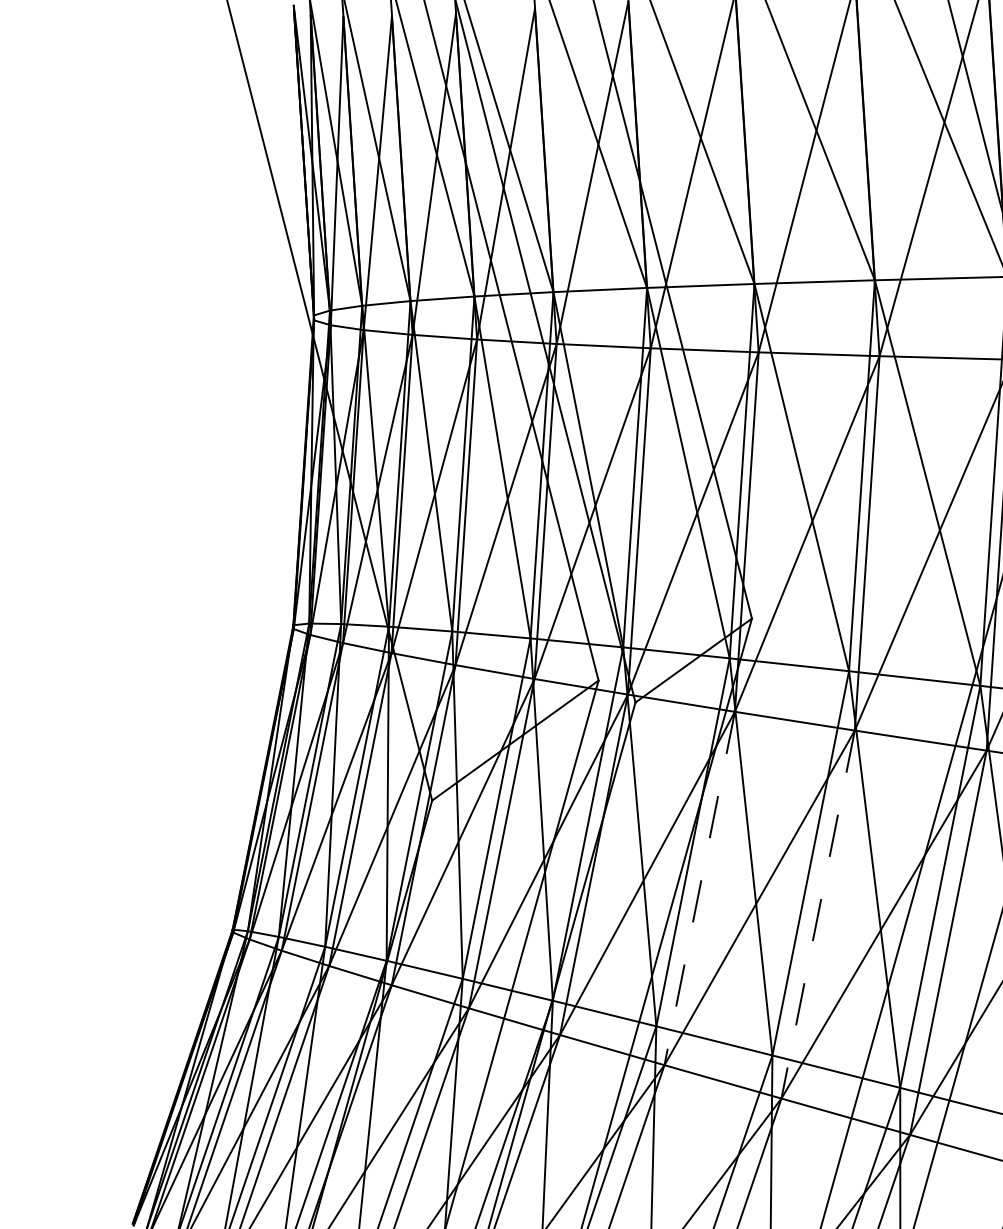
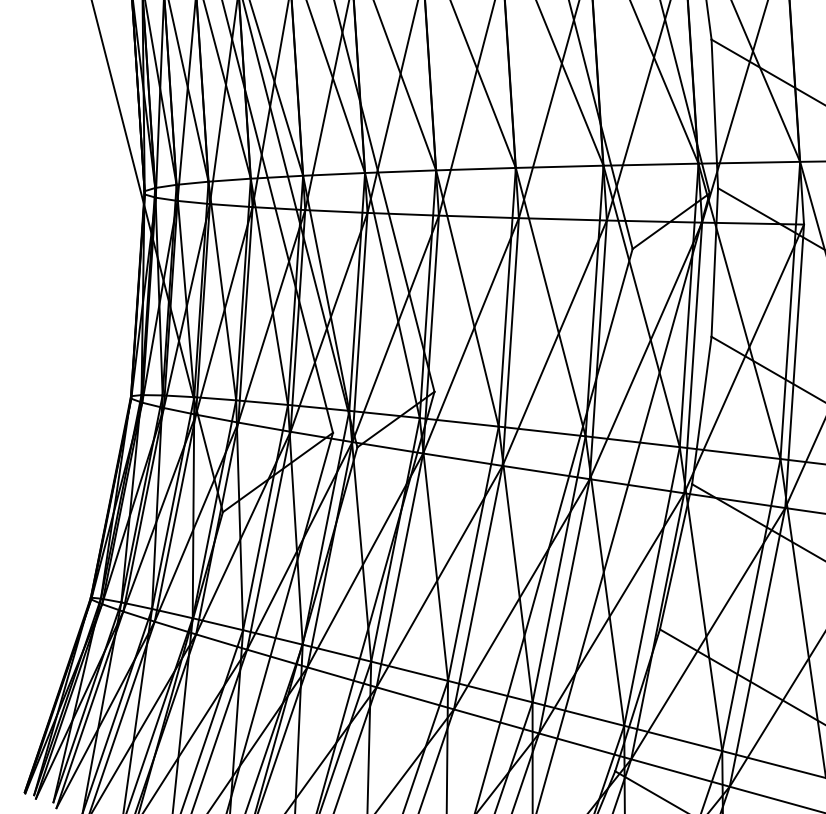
line: (699, 888) -> (399, 570), dashed -> solid
line: (818, 915) -> (478, 588), dashed -> solid

